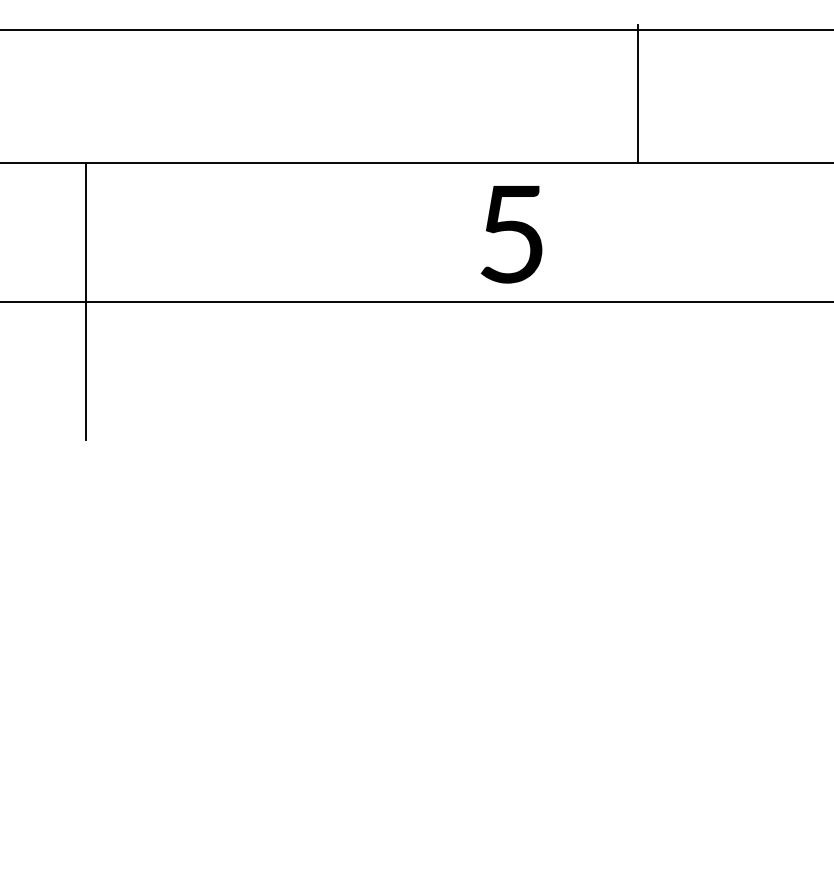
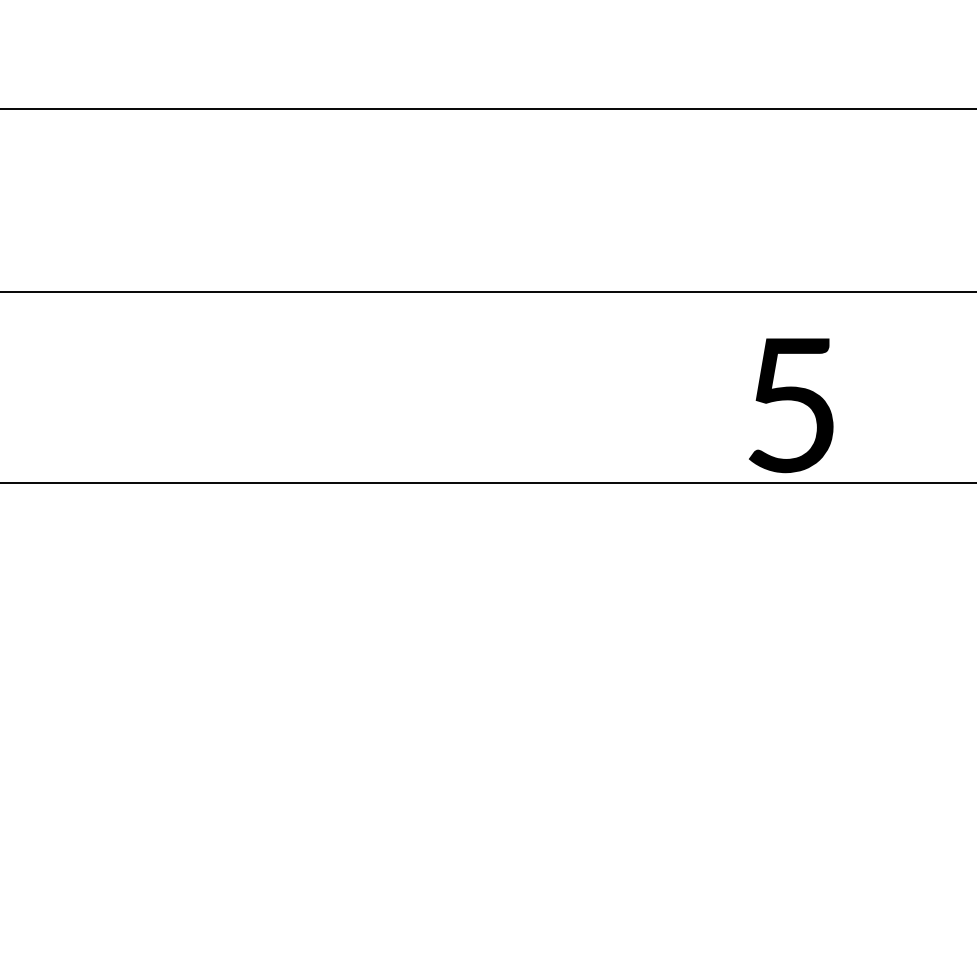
line: (638, 94) -> (869, 197), removed
text: (511, 234) -> (791, 405), moved
line: (85, 301) -> (107, 482), removed

